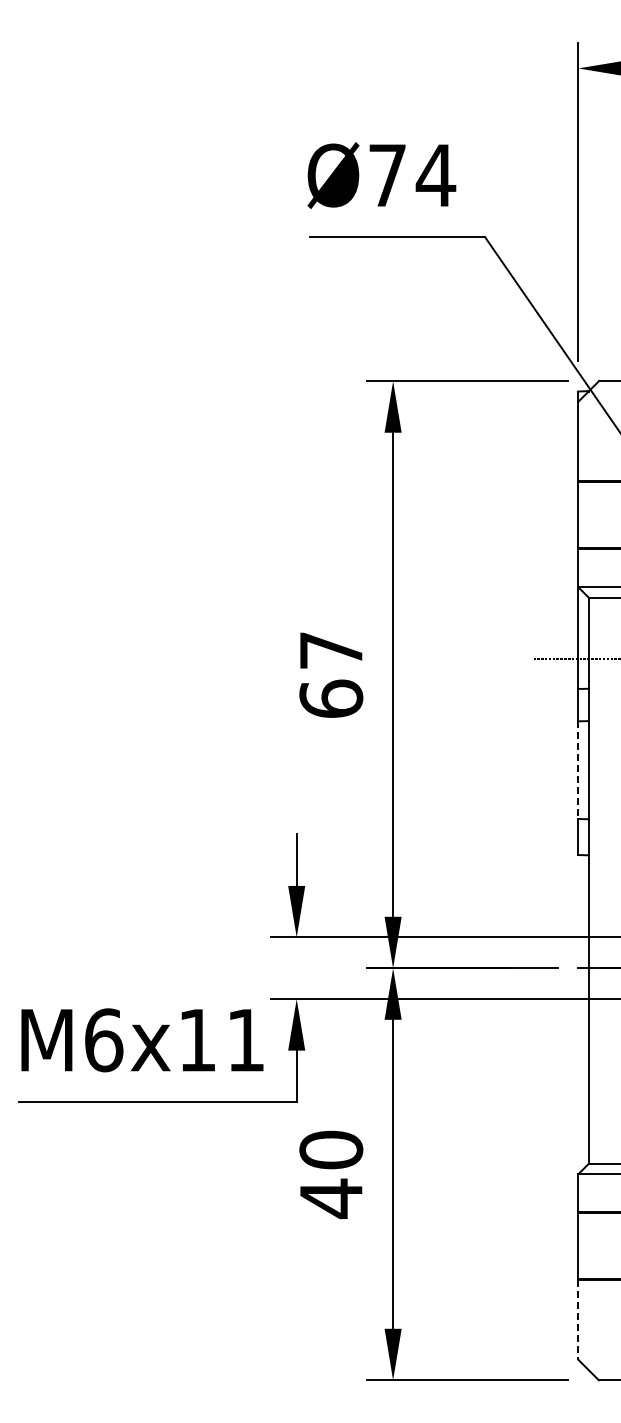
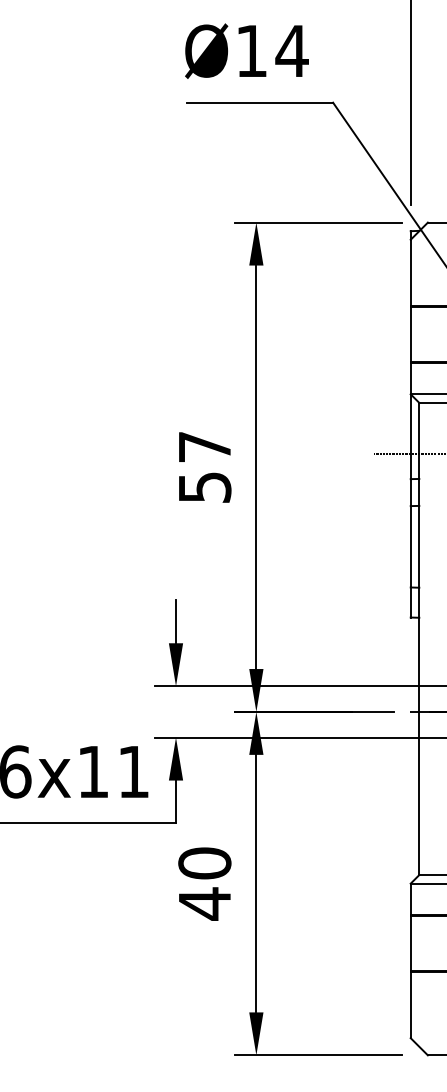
text: (387, 175) -> (251, 51), Ø74 -> Ø14
text: (331, 698) -> (205, 487), 67 -> 57
line: (578, 770) -> (410, 547), dashed -> solid
line: (578, 1320) -> (410, 1005), dashed -> solid

